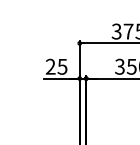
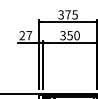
text: (62, 66) -> (29, 35), 25 -> 27

